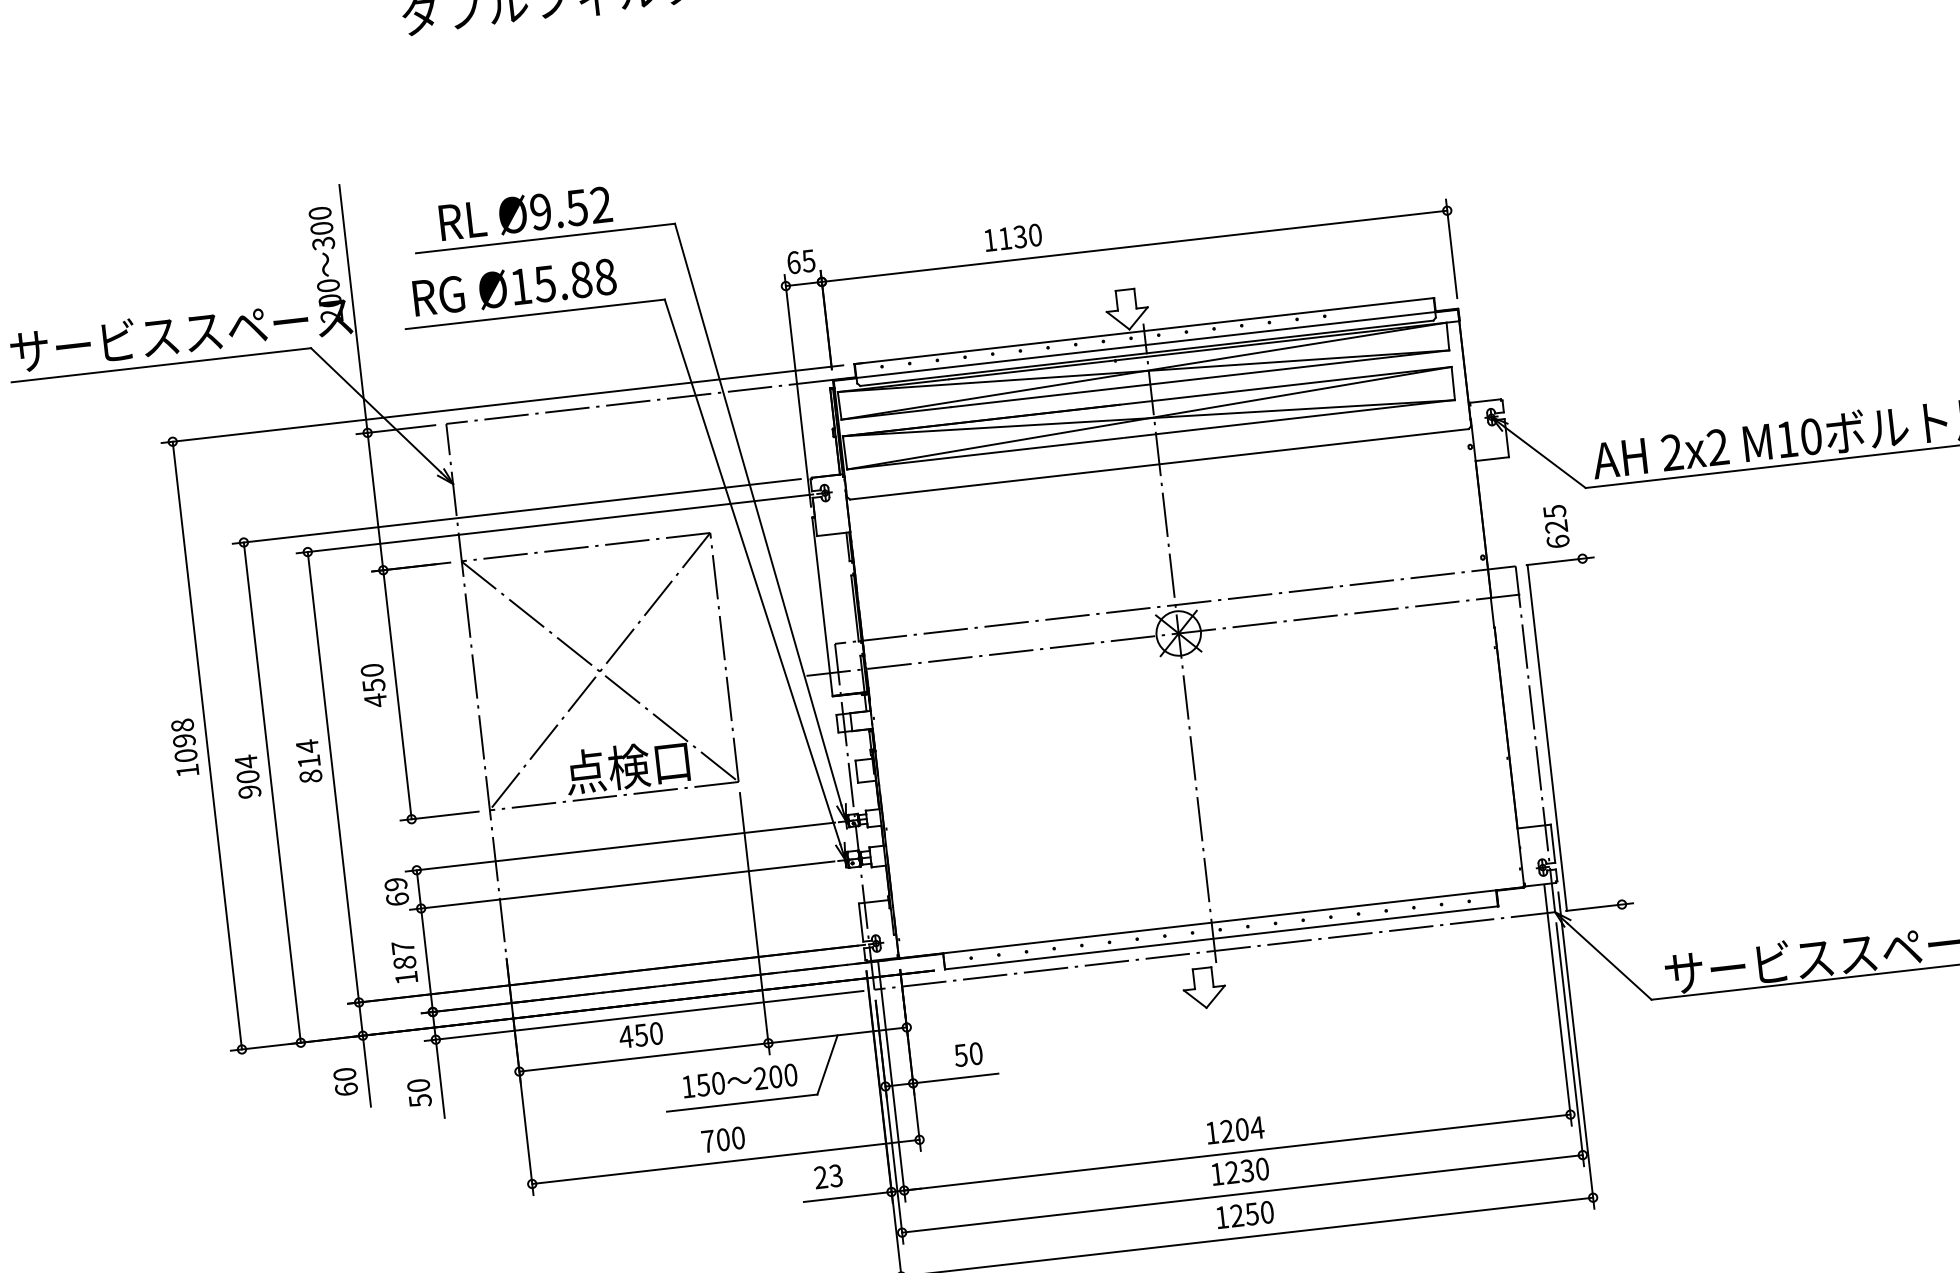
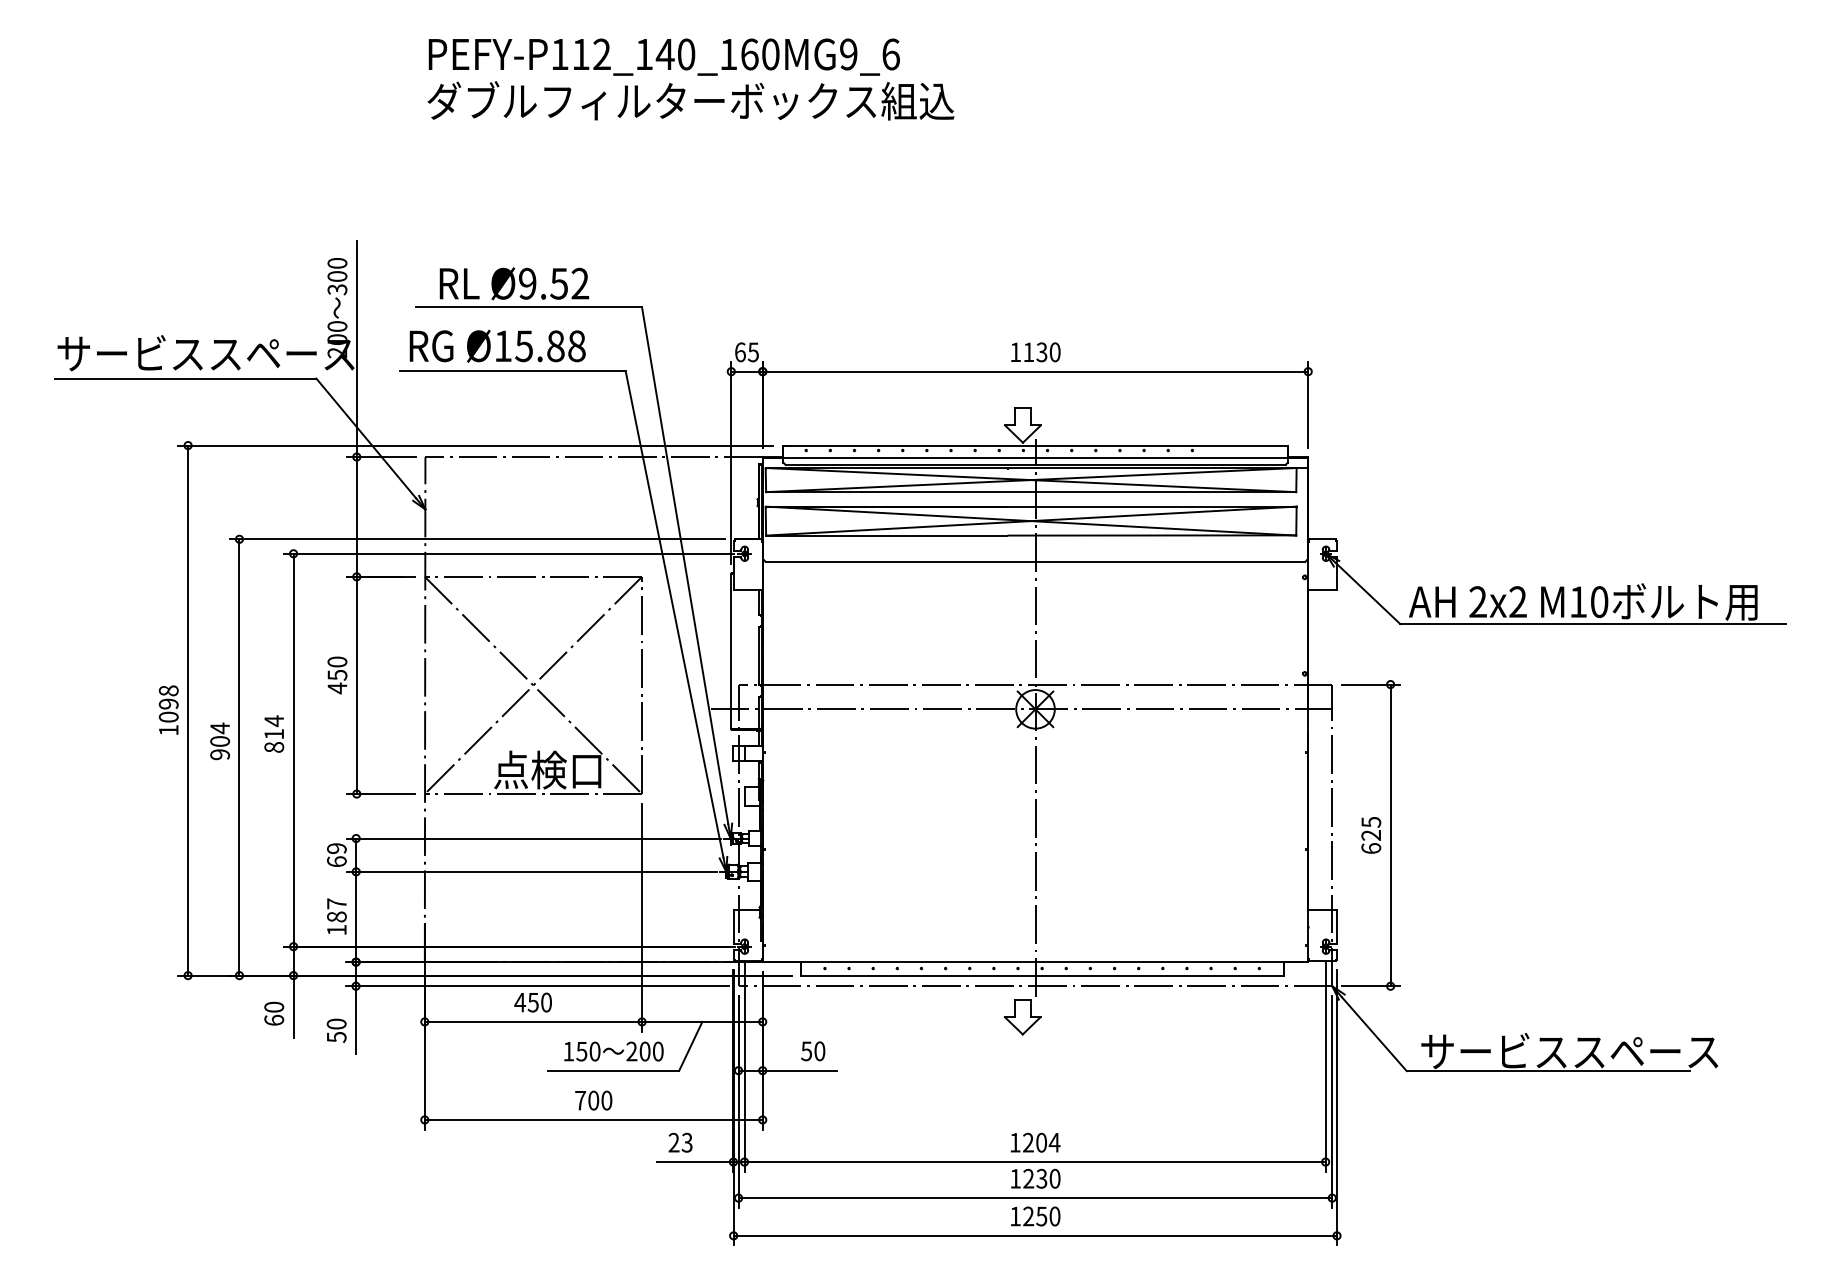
text: (1012, 237) -> (1035, 352), moved
text: (1556, 526) -> (1371, 835), moved
line: (1547, 738) -> (1390, 835), moved

